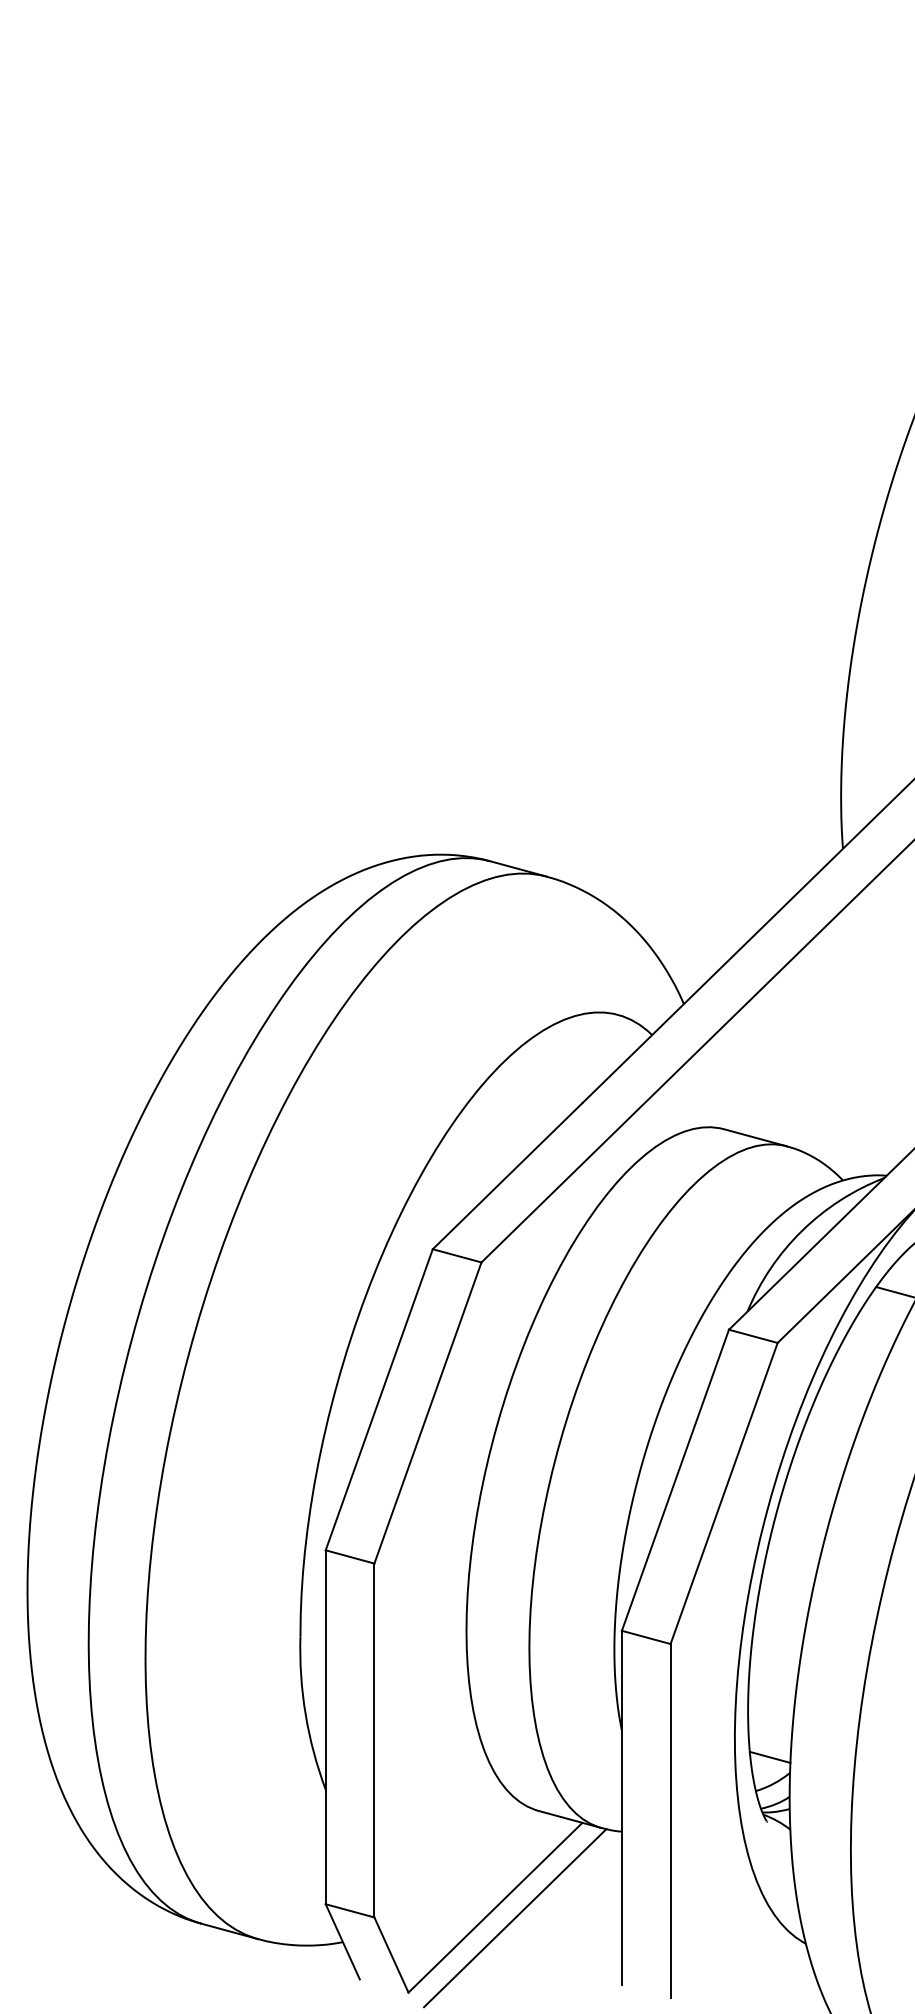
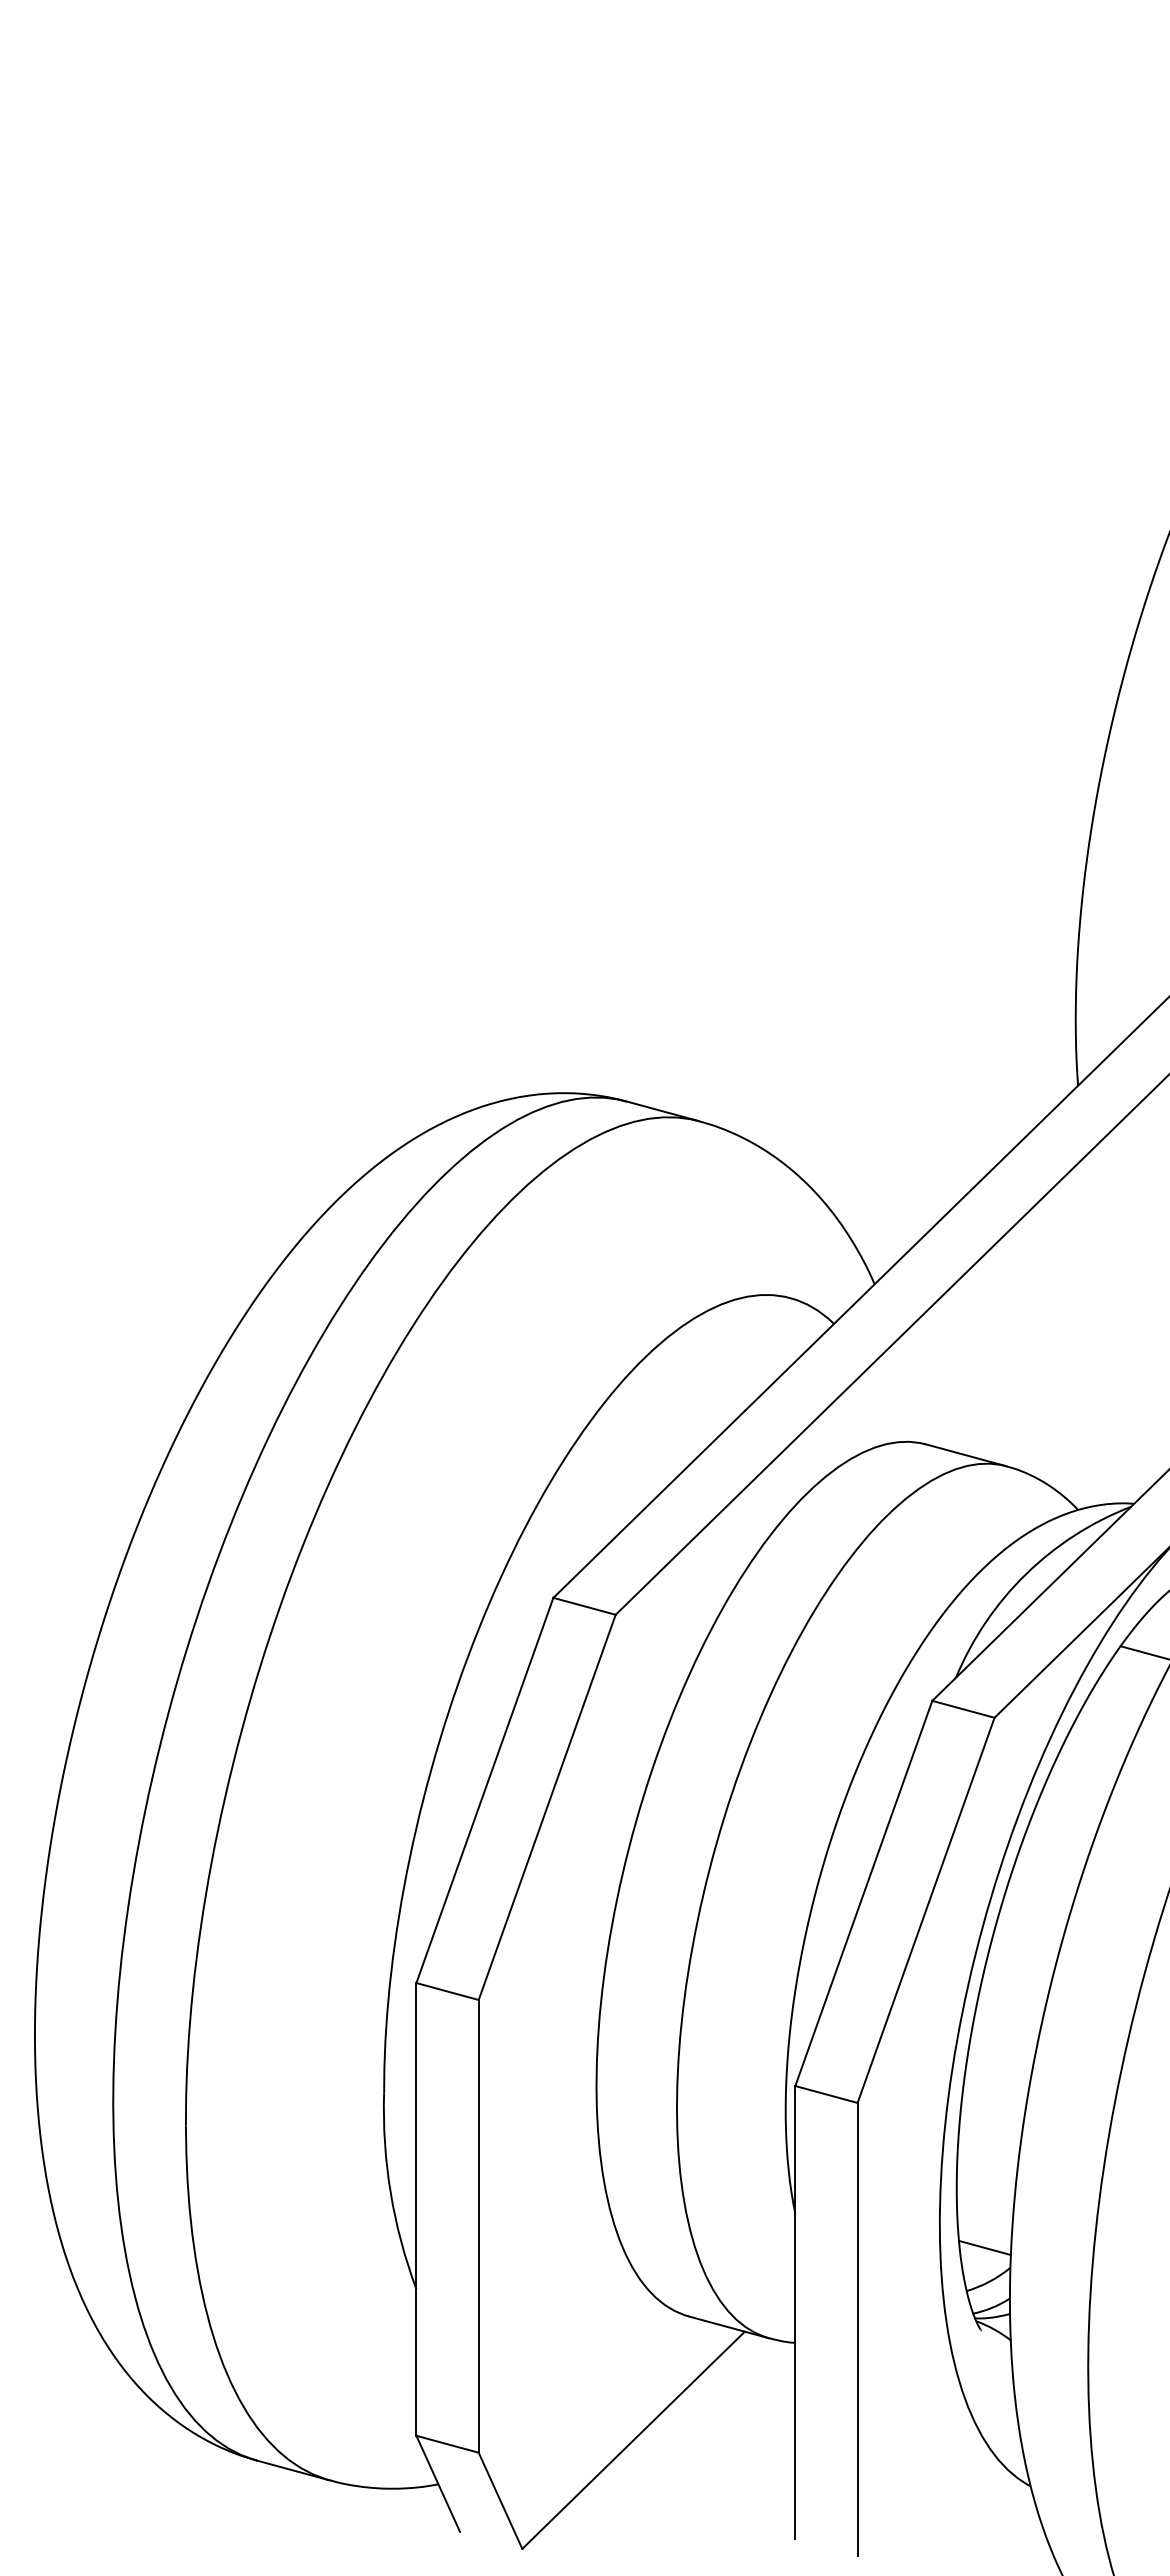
line: (514, 1918) -> (658, 2453), removed

